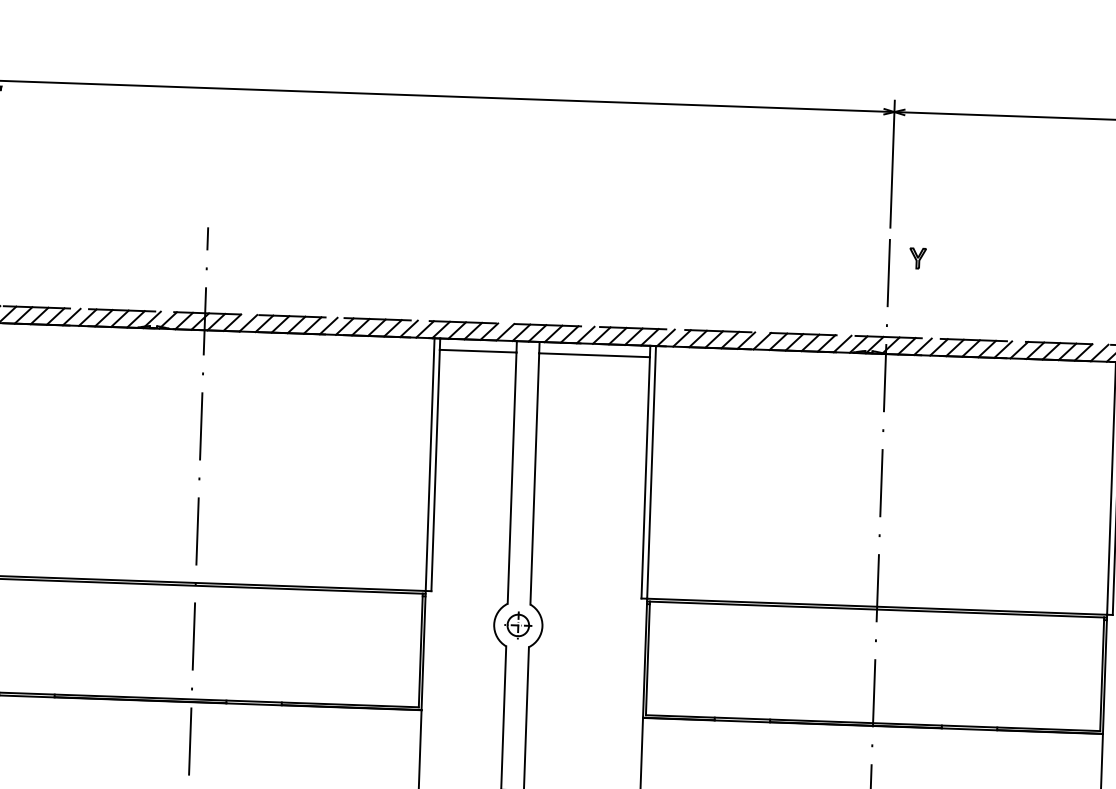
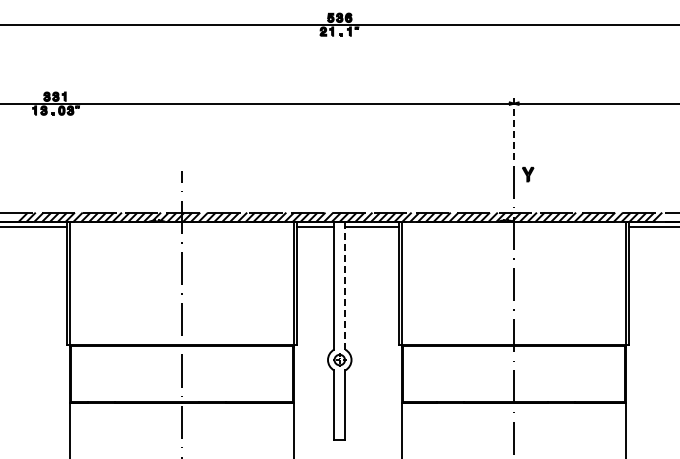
line: (893, 165) -> (514, 129), solid -> dashed
part: (916, 258) -> (527, 174), size x1.4
line: (535, 477) -> (345, 287), solid -> dashed

